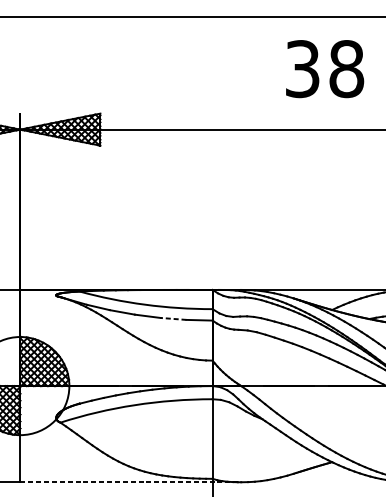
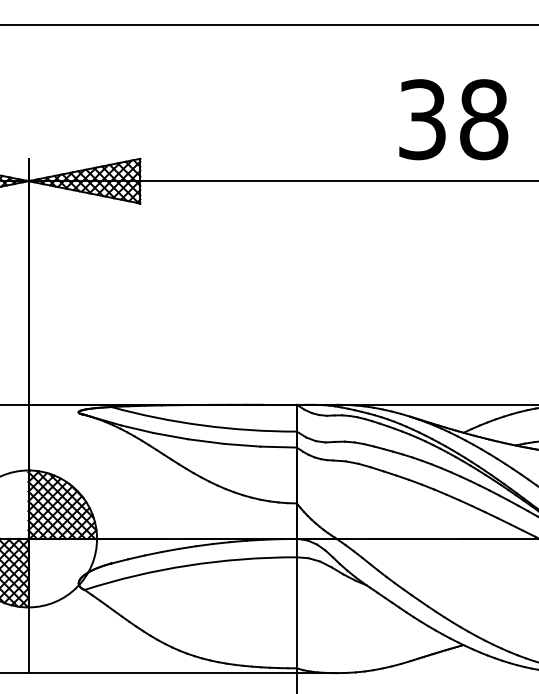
text: (324, 68) -> (453, 119), moved
line: (172, 319) -> (241, 445), dashed -> solid
line: (131, 482) -> (183, 673), dashed -> solid

